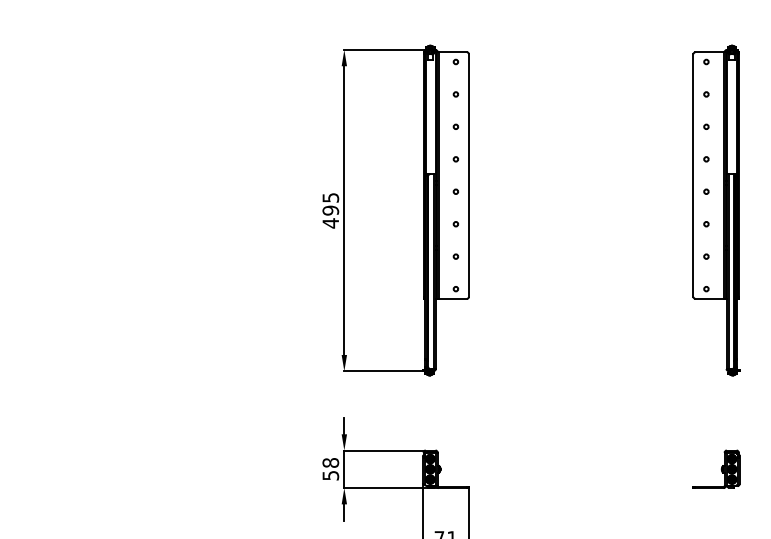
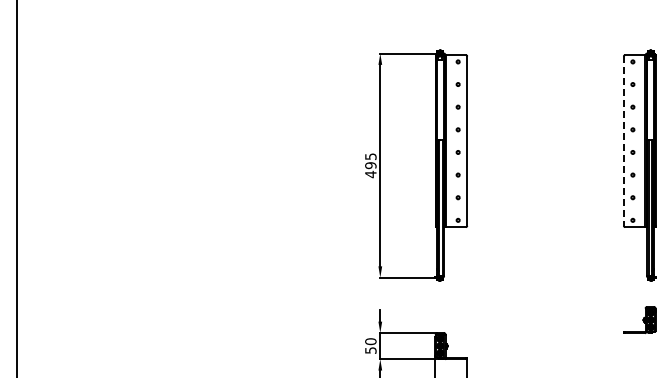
line: (692, 176) -> (623, 141), solid -> dashed
text: (330, 462) -> (370, 341), 58 -> 50
part: (715, 468) -> (639, 319), moved

